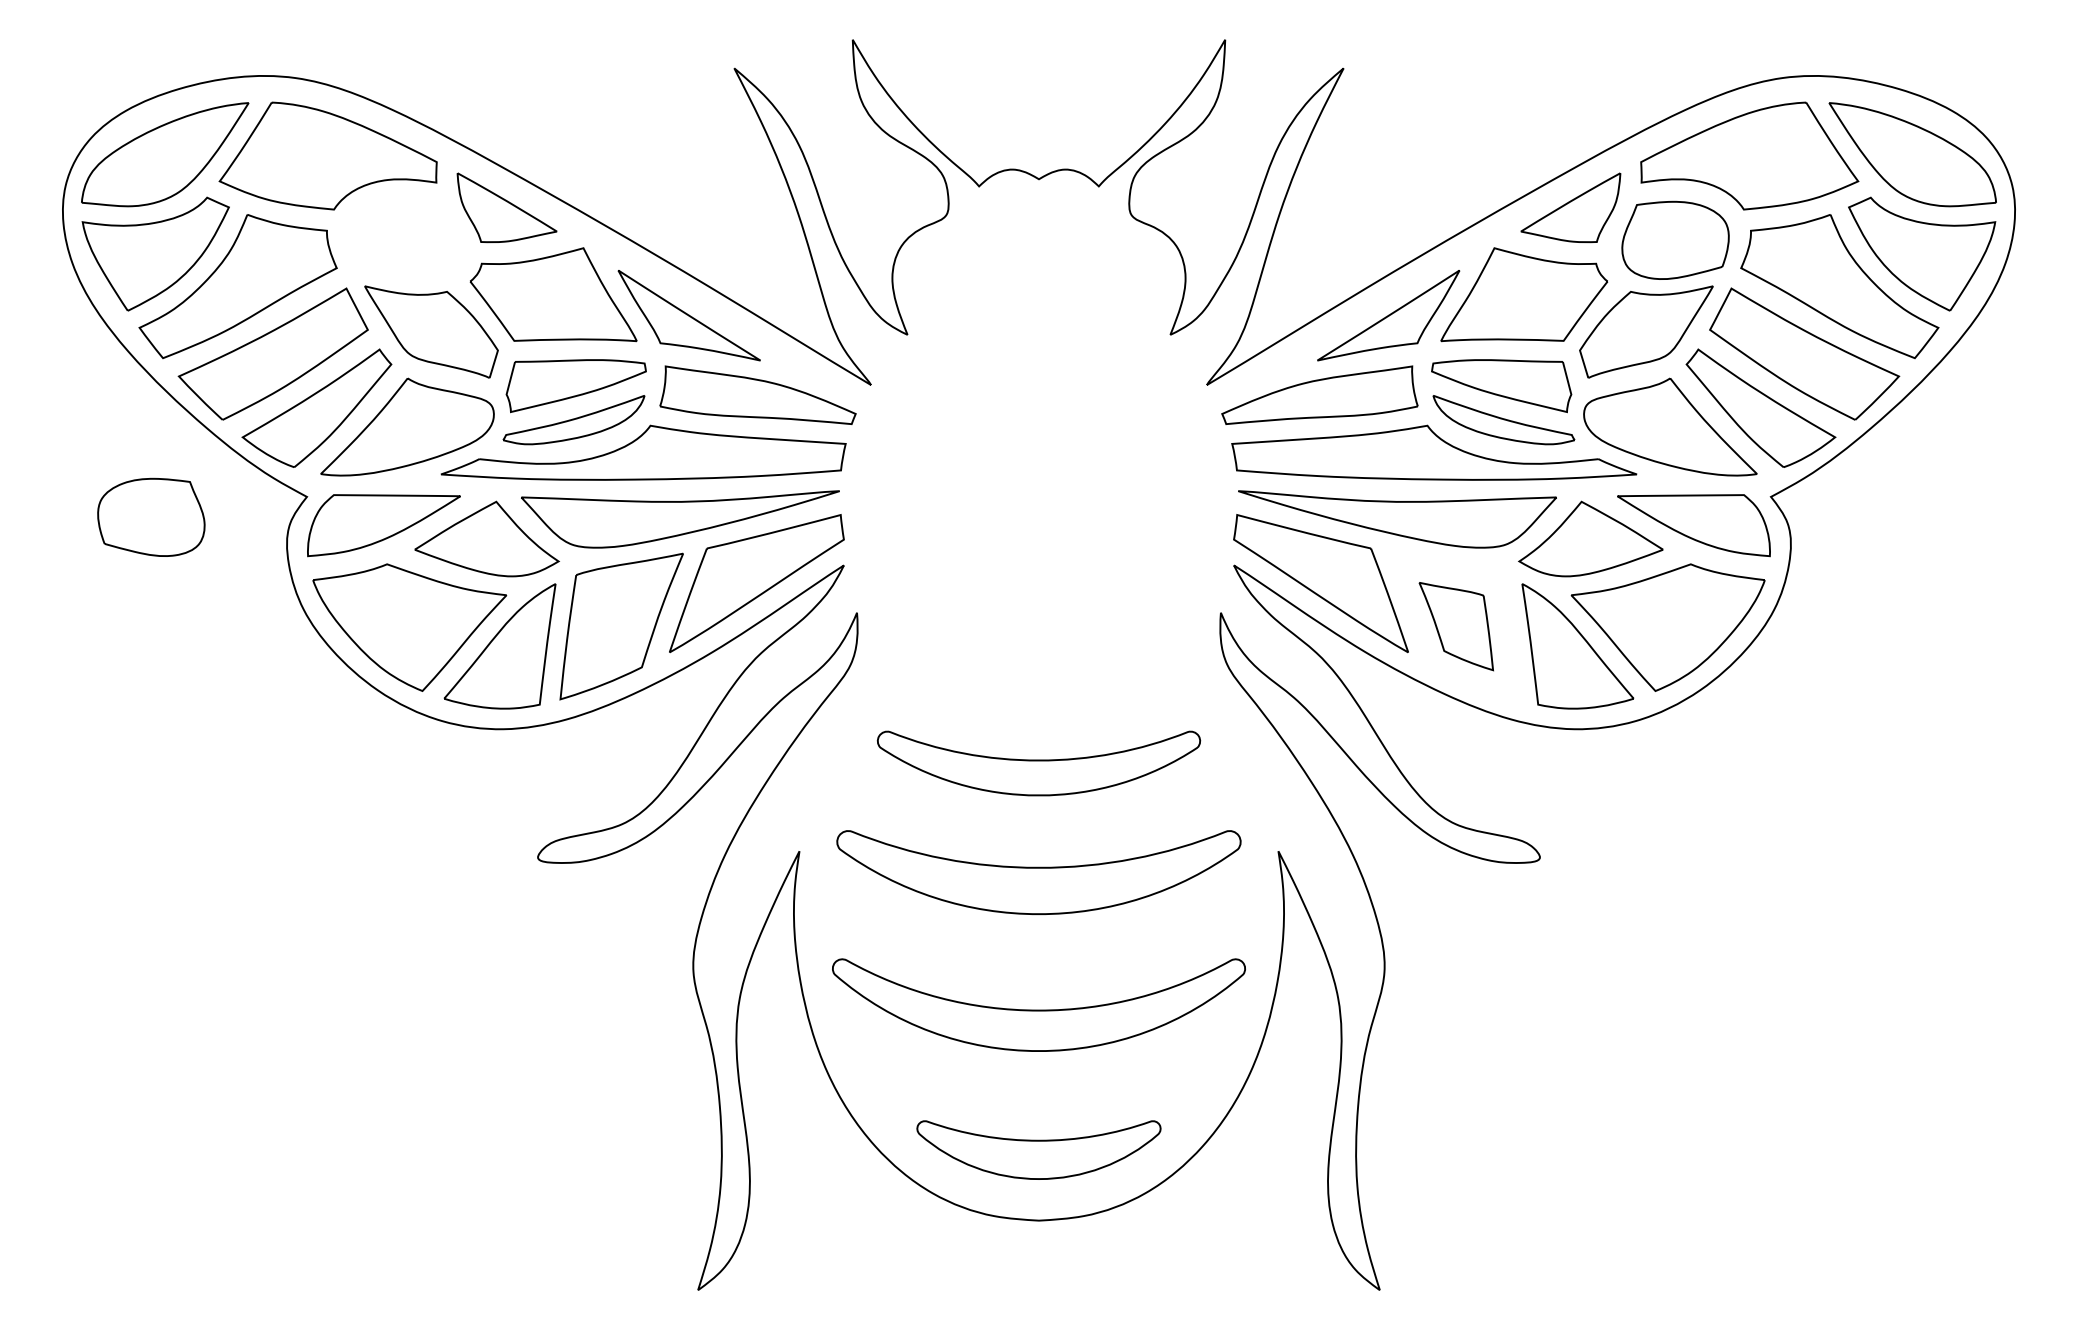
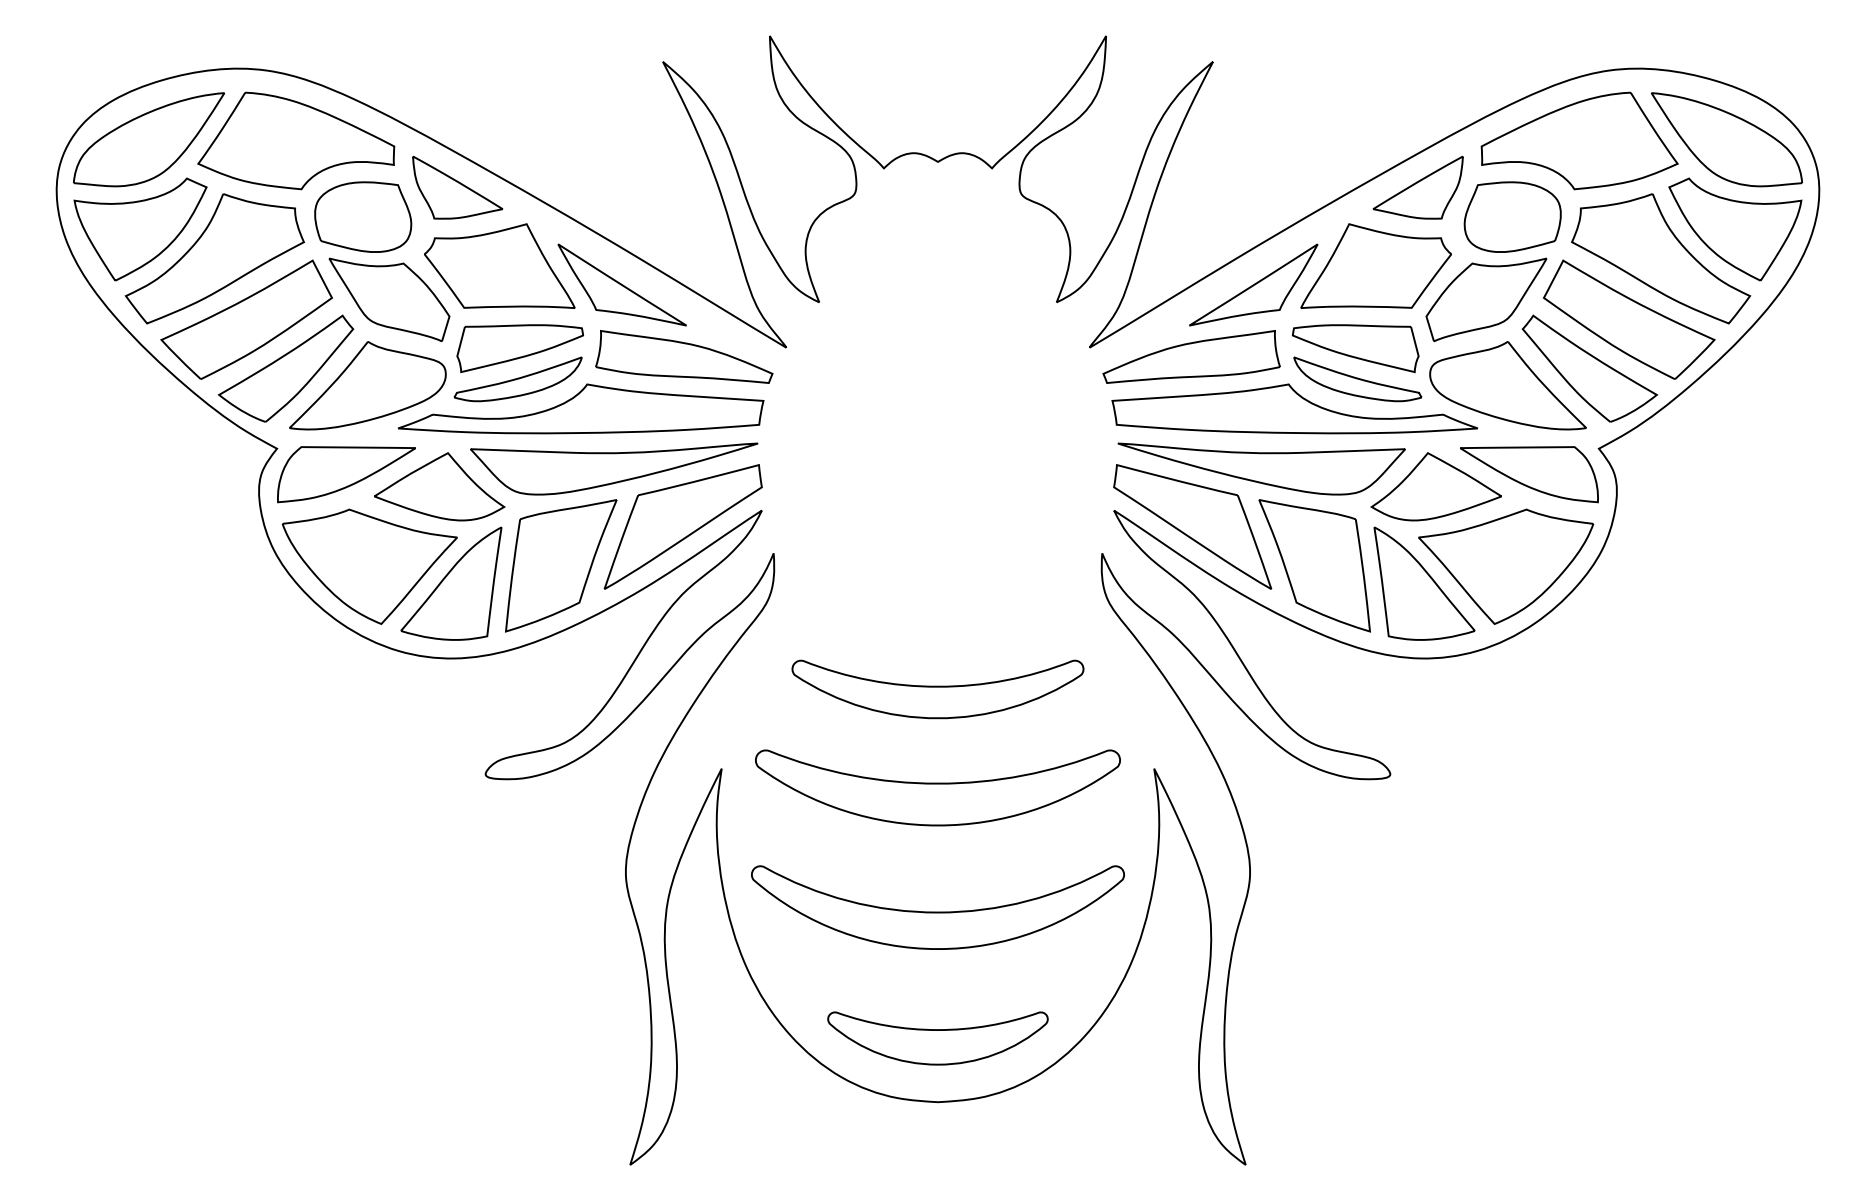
part: (151, 516) -> (363, 216), moved
part: (1456, 626) -> (1314, 565), size x1.67

